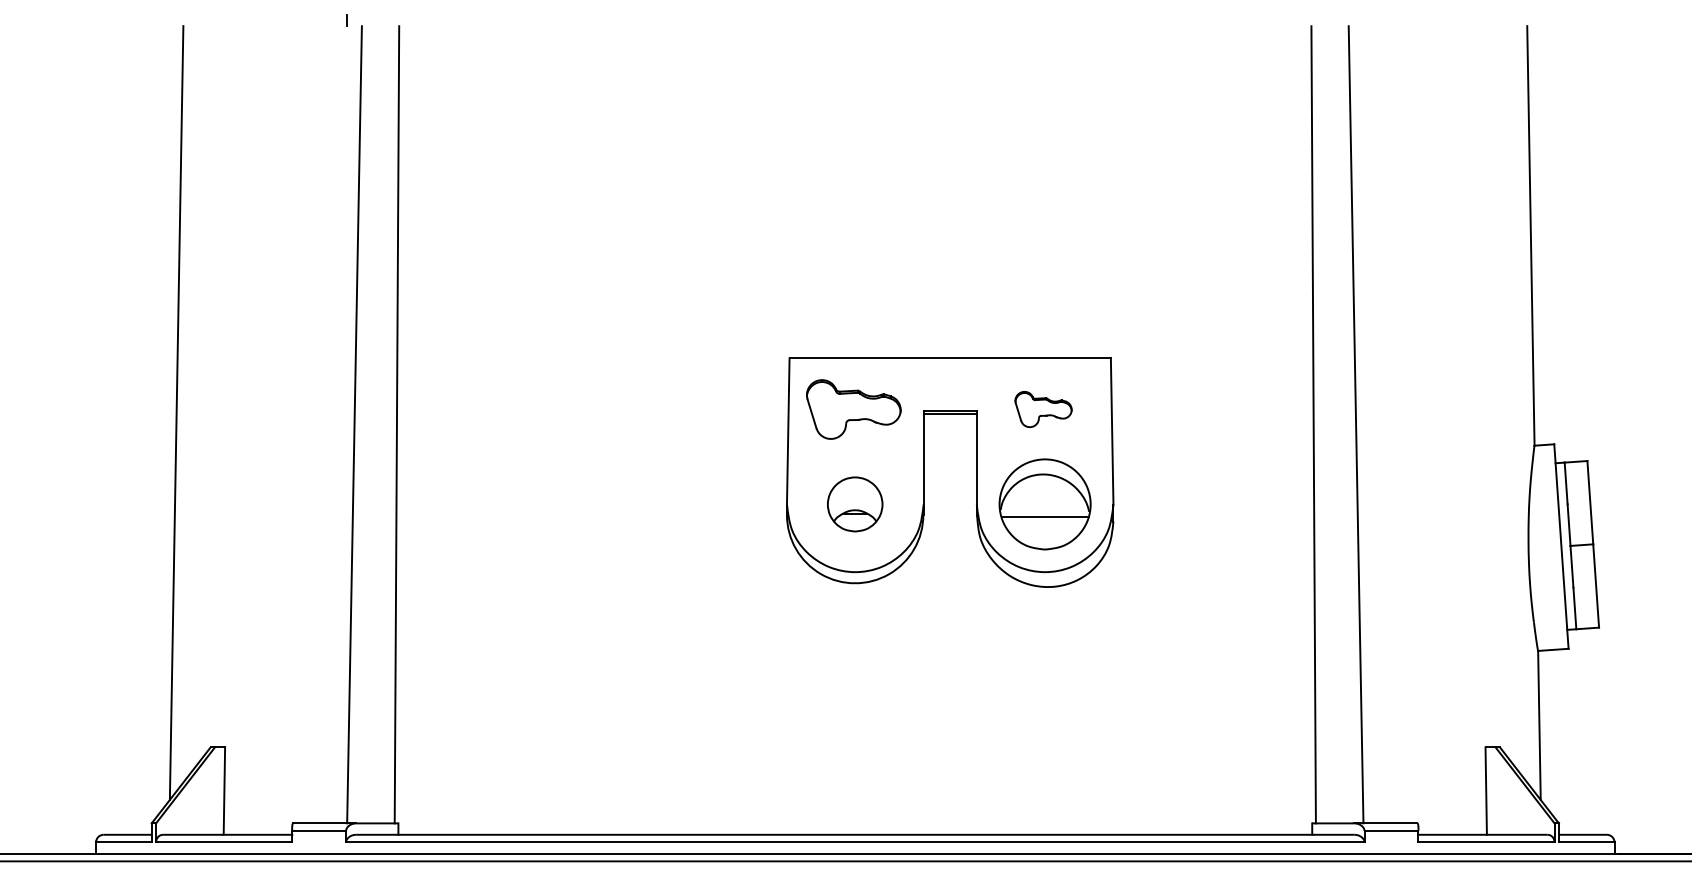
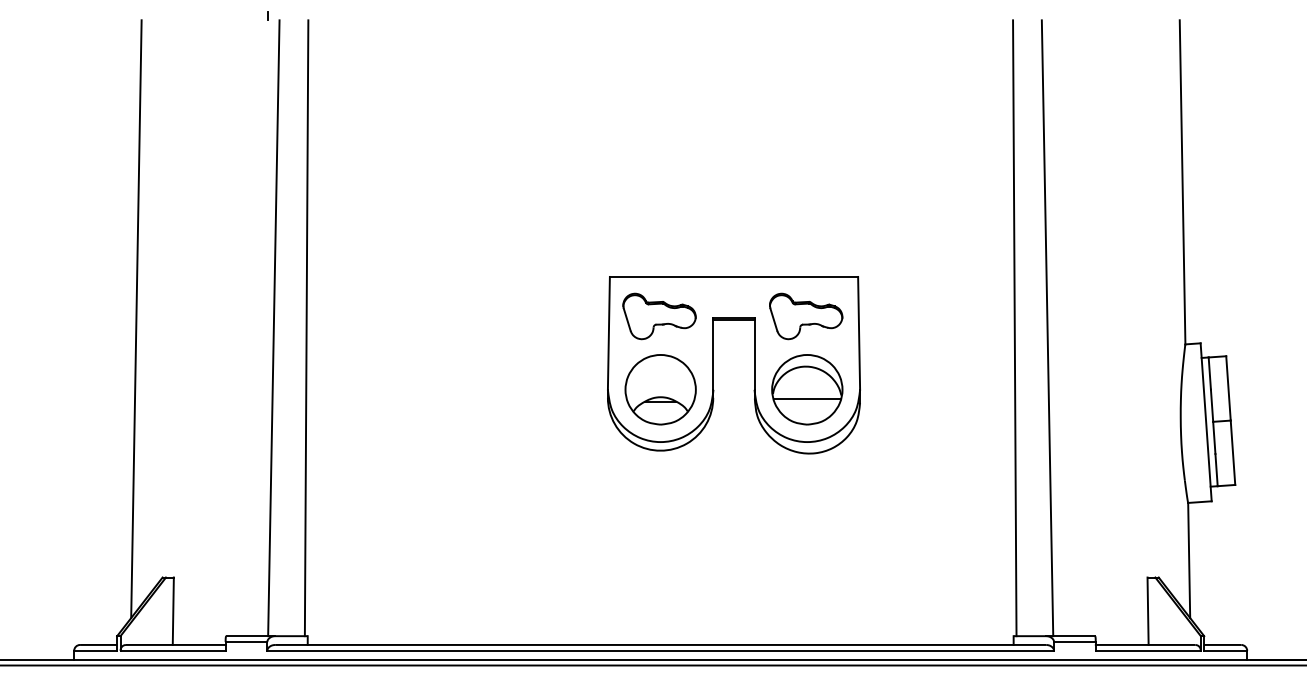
part: (1043, 409) -> (806, 316), size x1.67
part: (854, 504) -> (660, 389), size x1.67

